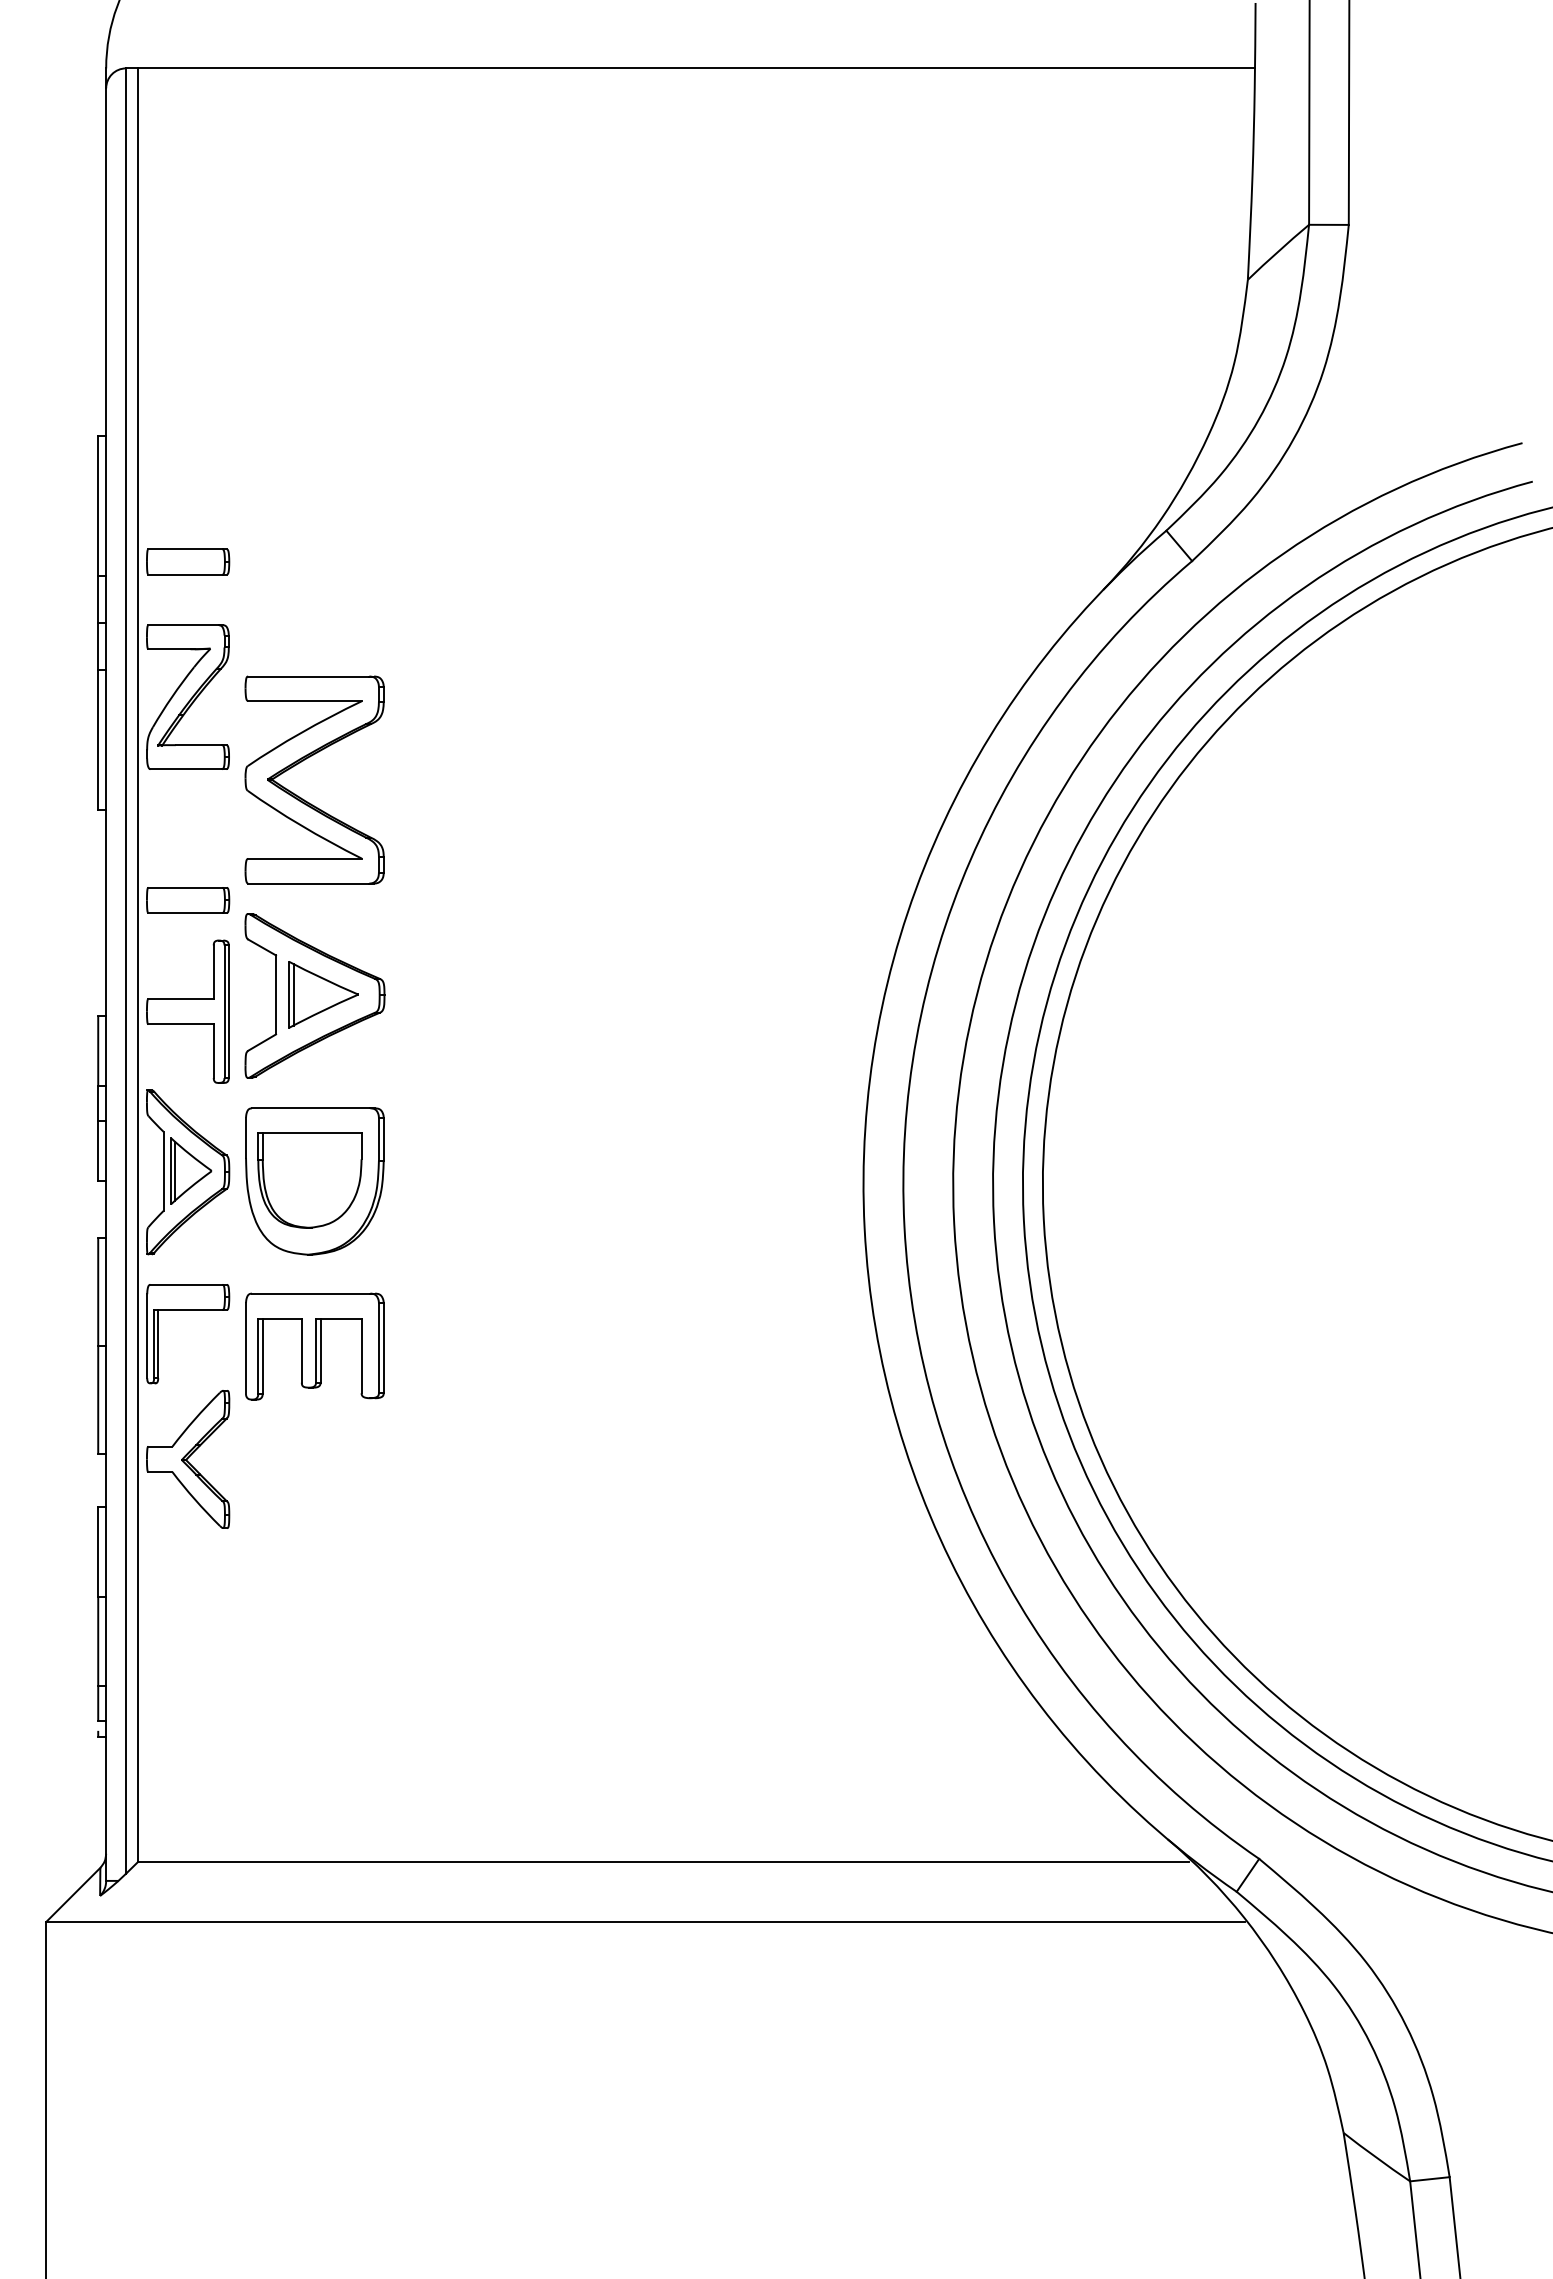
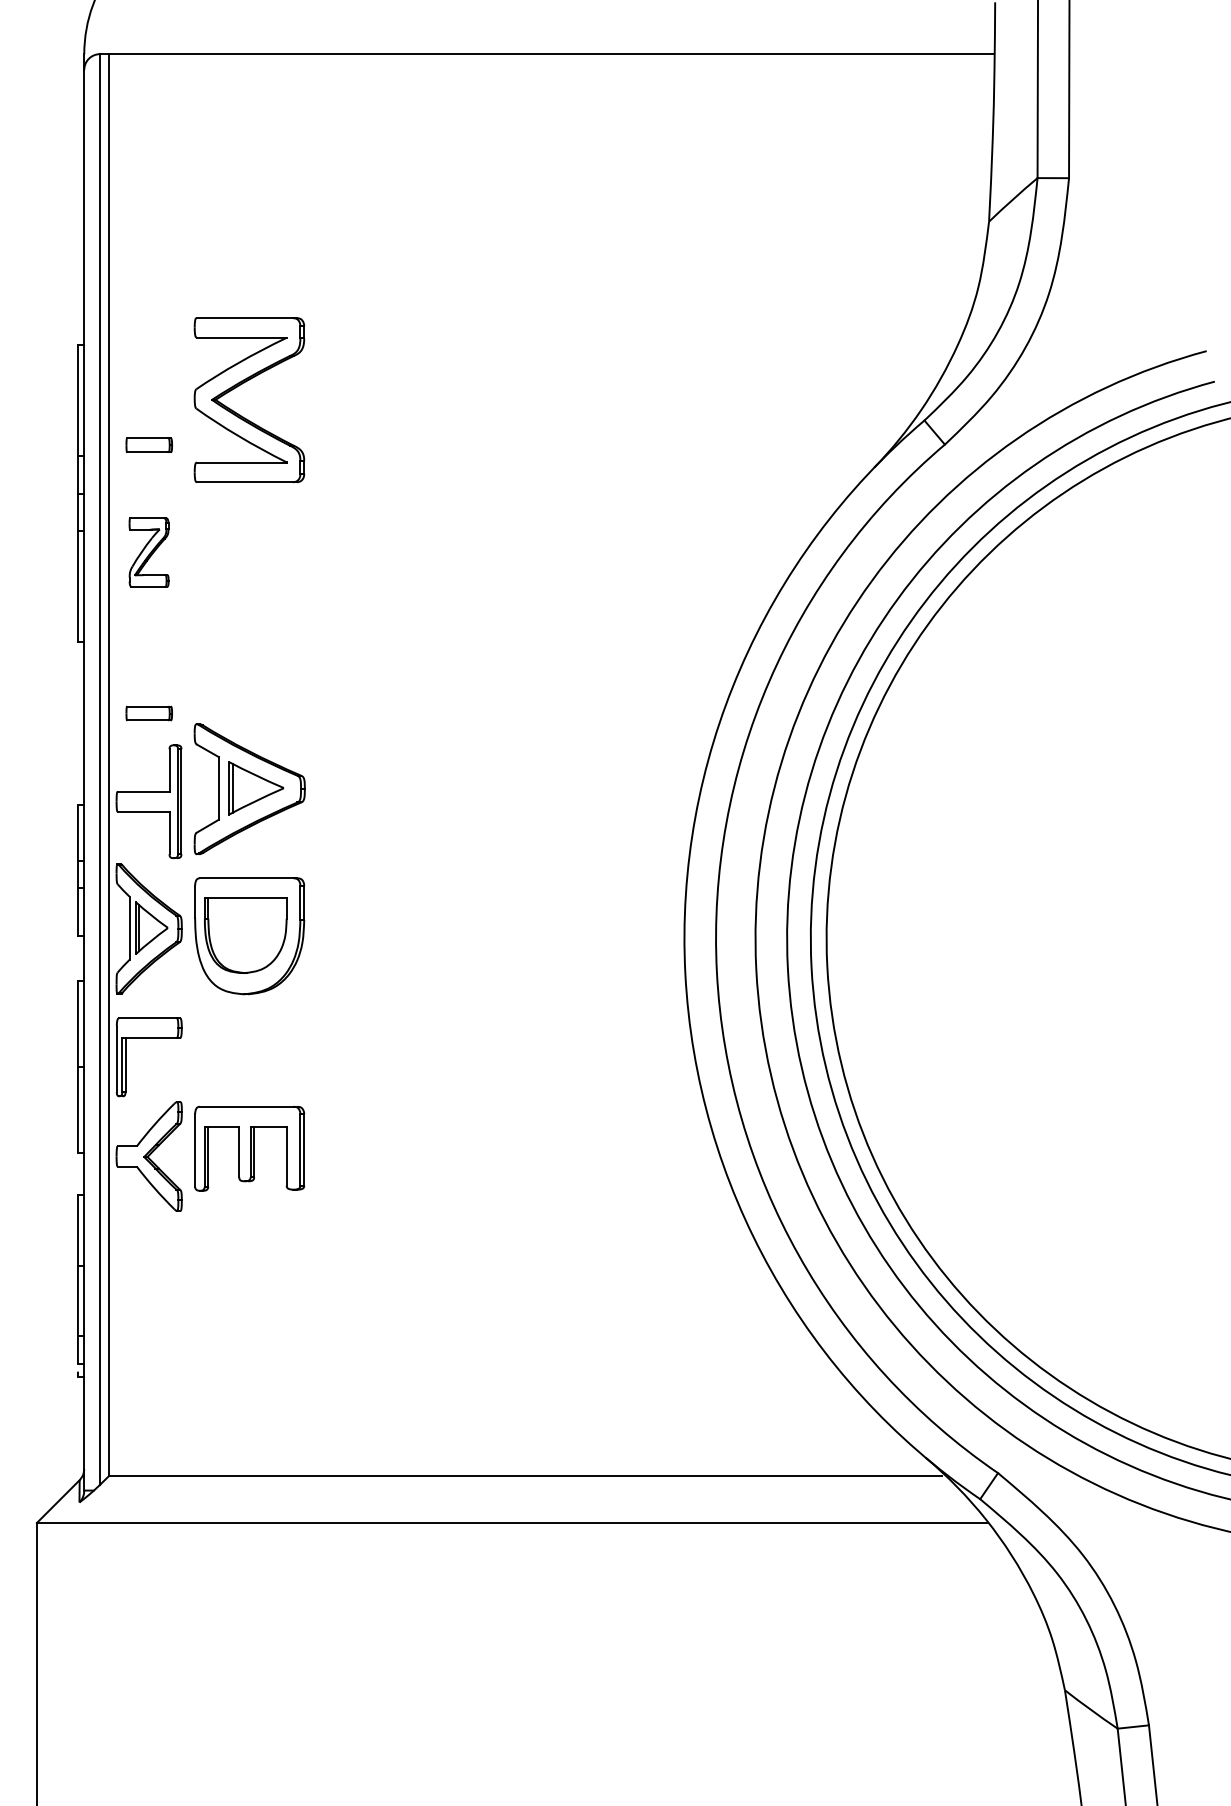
part: (188, 561) -> (149, 444), size x0.7
part: (187, 696) -> (148, 551), size x0.6
part: (303, 761) -> (240, 385), moved
part: (188, 900) -> (149, 713), size x0.7
part: (314, 1346) -> (249, 1148), moved

